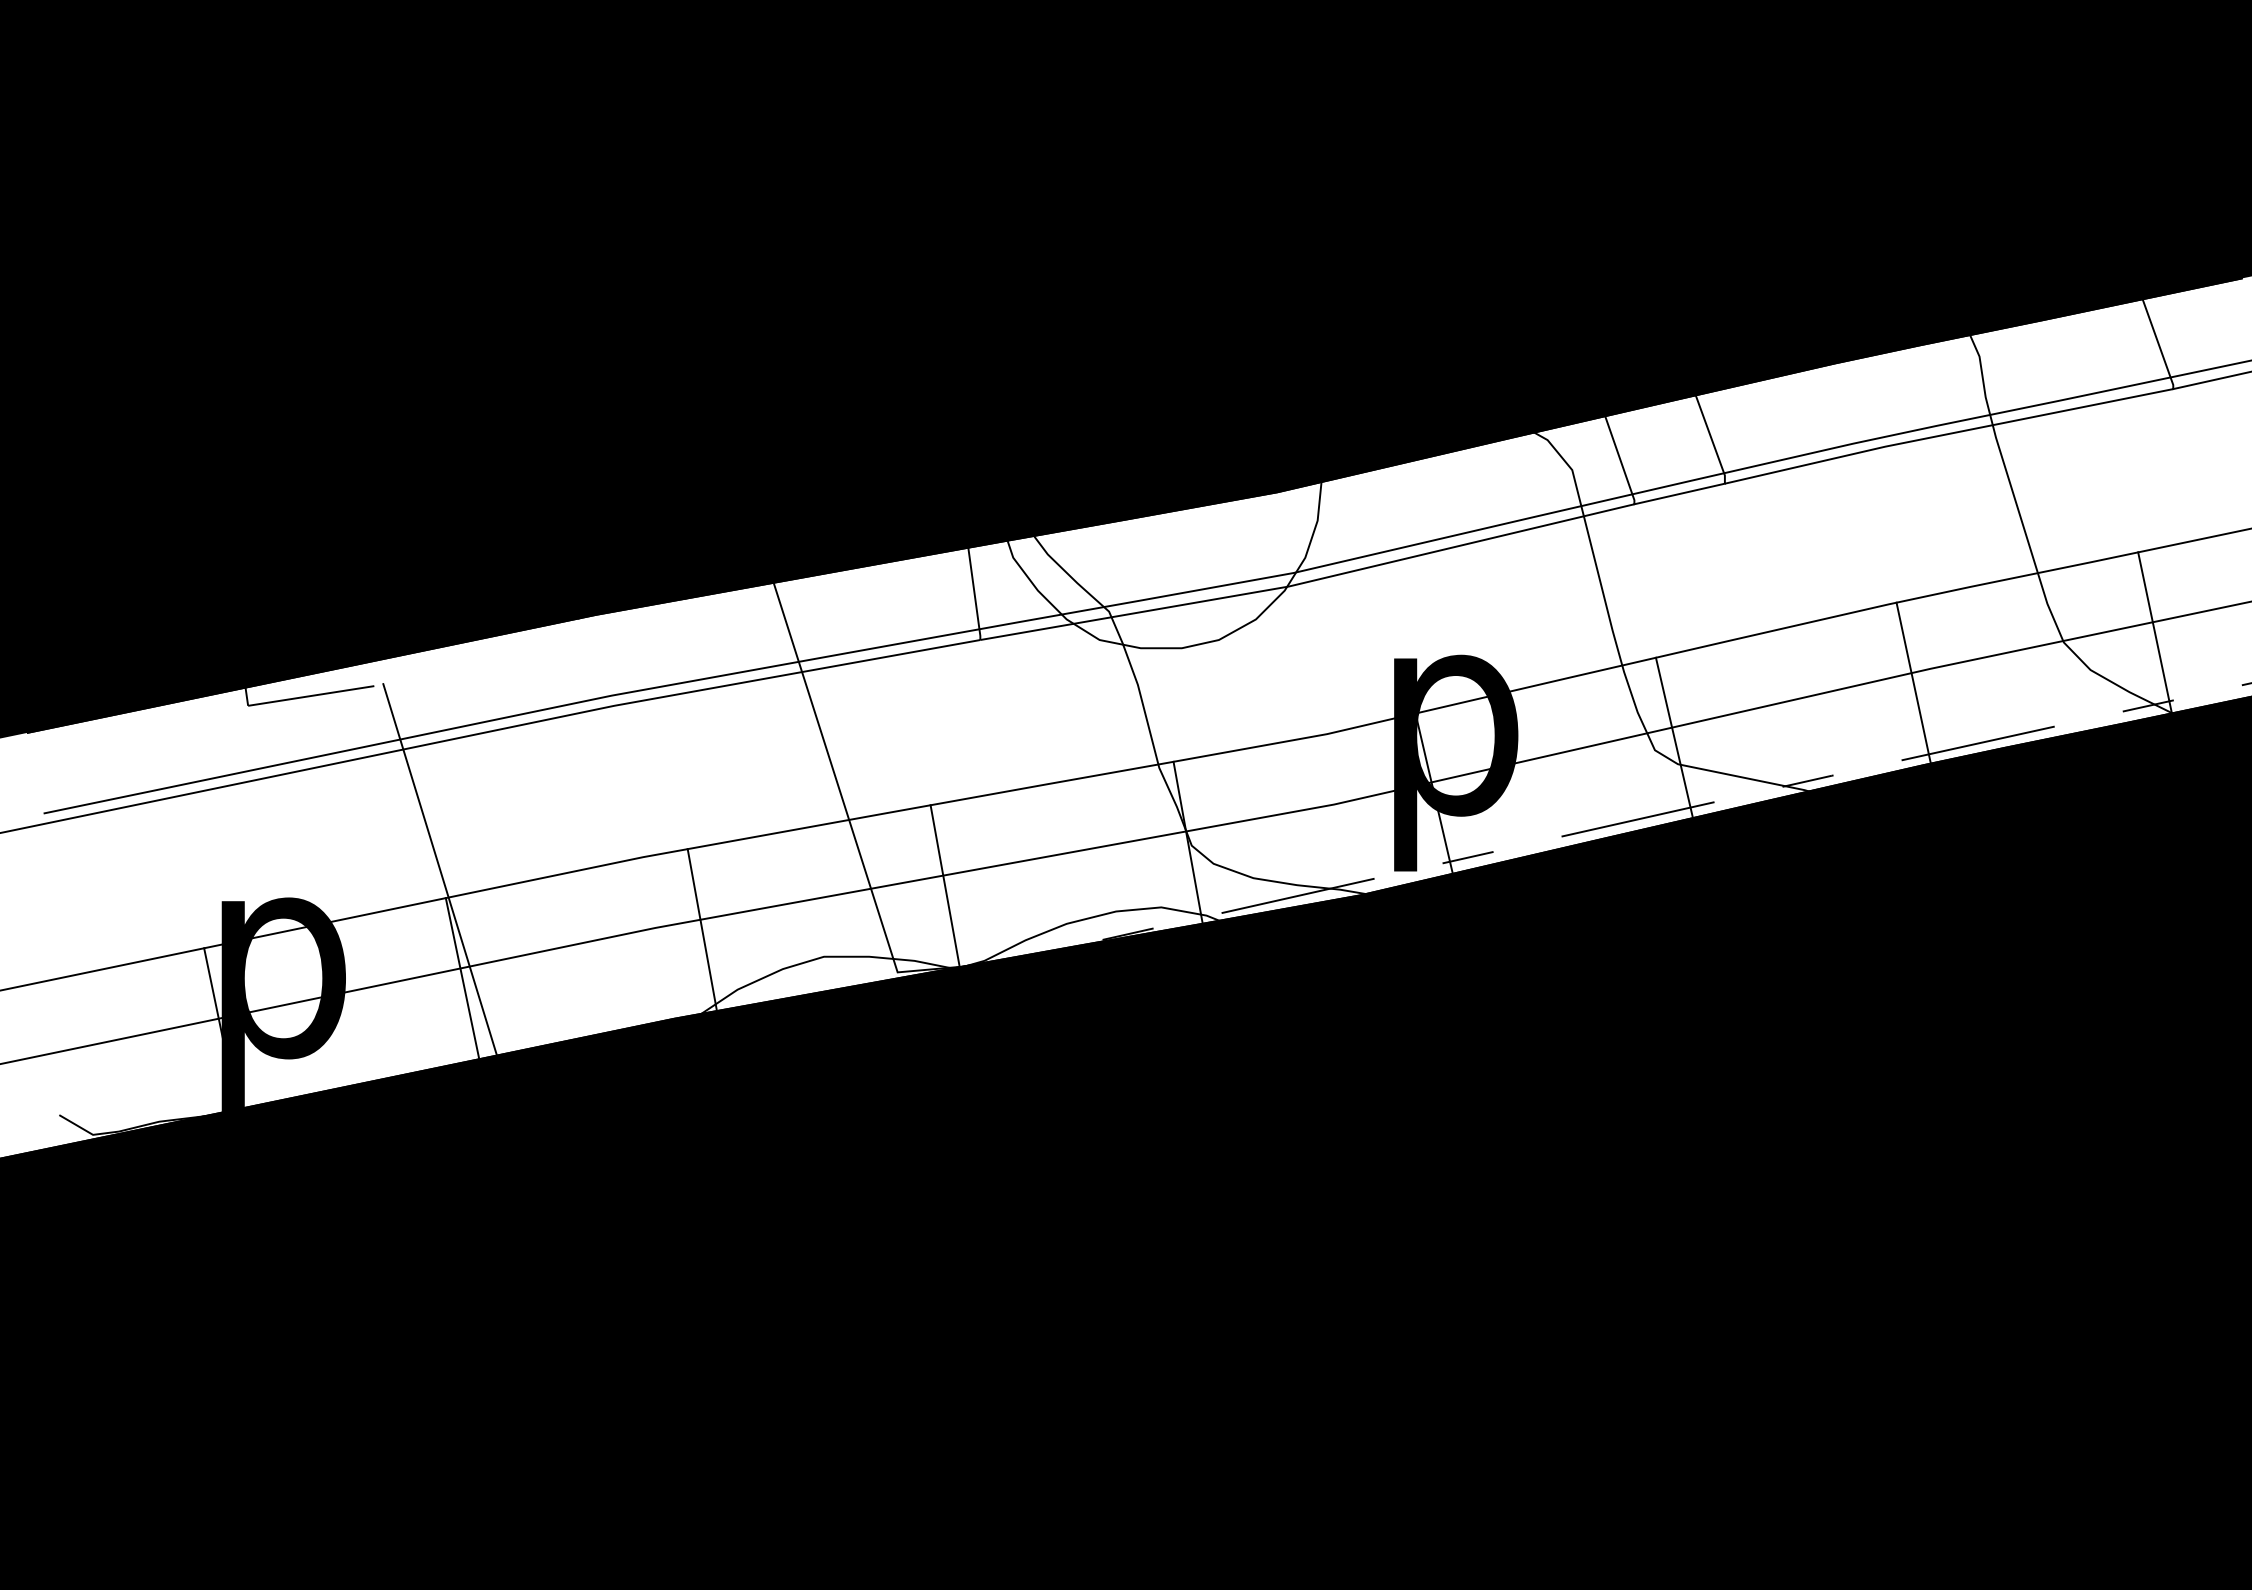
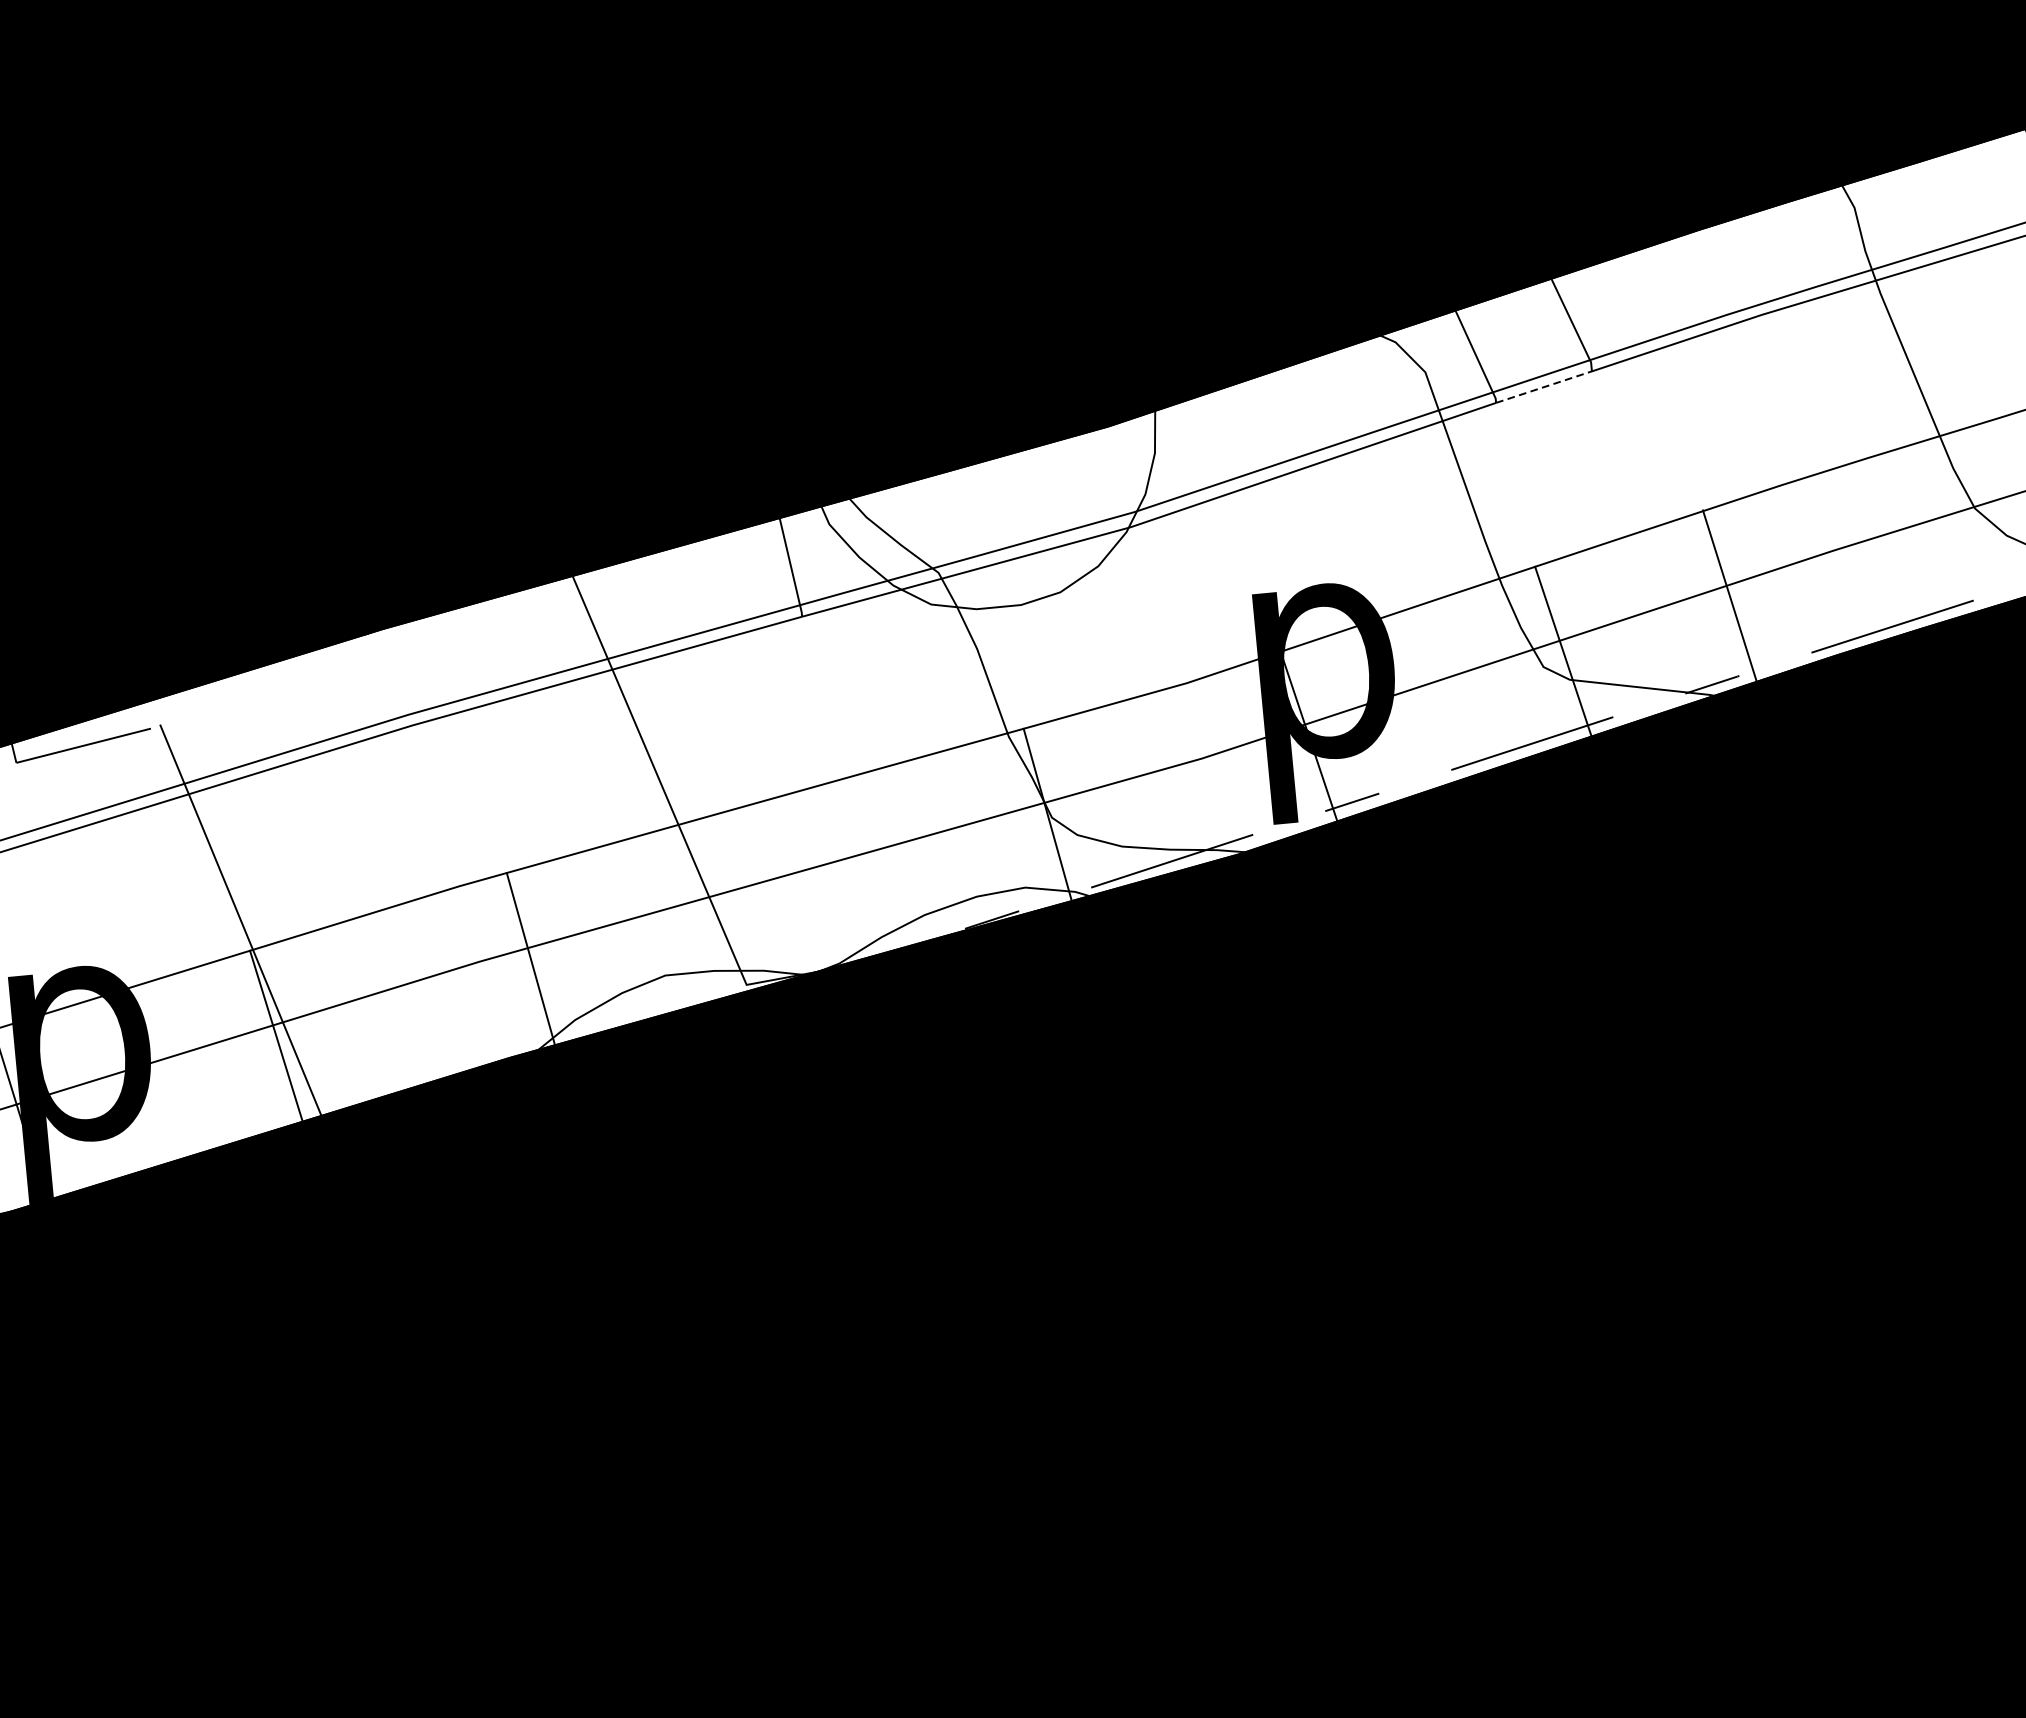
line: (1680, 493) -> (1544, 386), solid -> dashed
line: (1913, 682) -> (1729, 595), moved
line: (944, 886) -> (788, 887), removed

